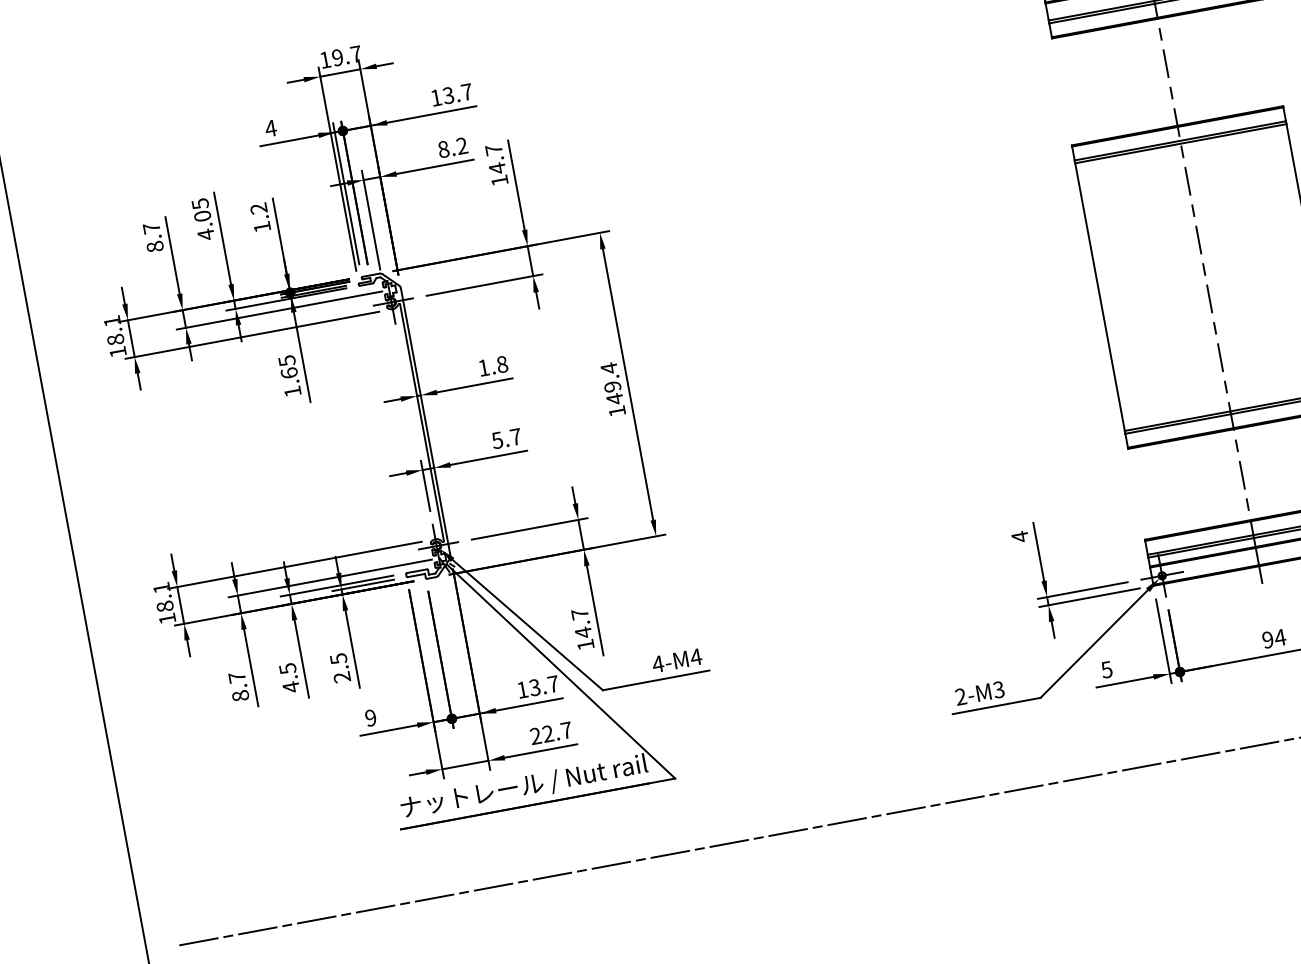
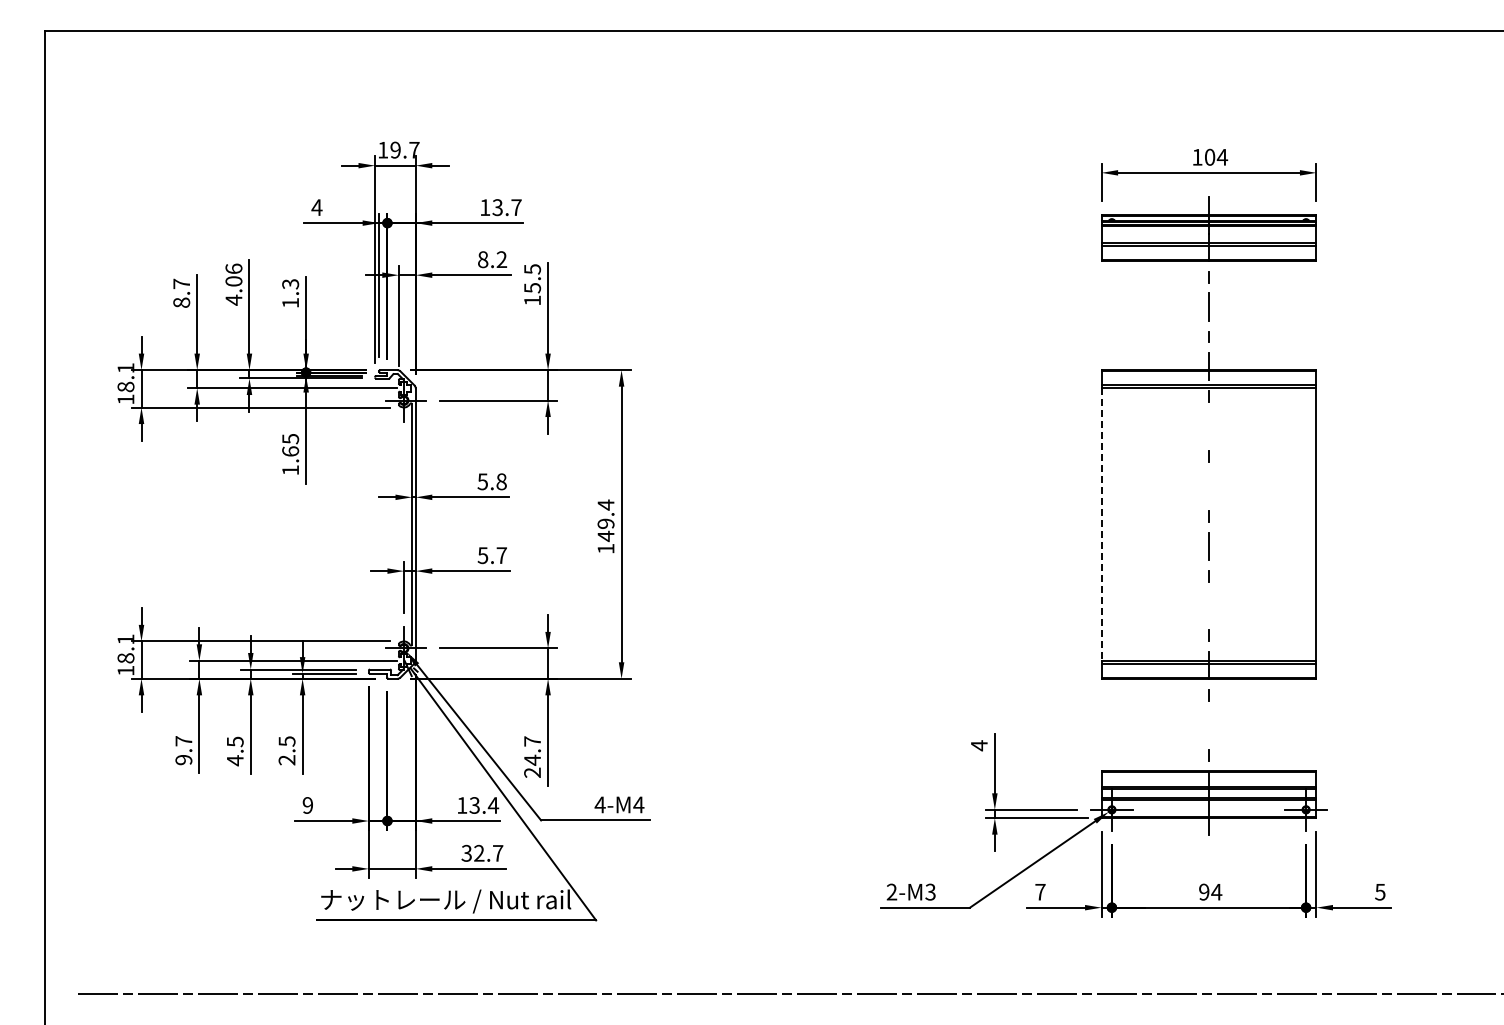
text: (495, 158) -> (532, 278), 14.7 -> 15.5
line: (1188, 181) -> (1209, 426), removed
text: (199, 203) -> (233, 268), 4.05 -> 4.06
text: (258, 208) -> (290, 284), 1.2 -> 1.3
line: (1199, 240) -> (1209, 486), removed
line: (1099, 297) -> (1101, 524), solid -> dashed
line: (1220, 357) -> (1209, 605), removed
text: (483, 367) -> (482, 481), 1.8 -> 5.8
line: (1242, 475) -> (1209, 725), removed
text: (585, 644) -> (532, 772), 14.7 -> 24.7
text: (1107, 670) -> (1040, 892), 5 -> 7
text: (553, 684) -> (493, 805), 13.7 -> 13.4
text: (240, 695) -> (183, 759), 8.7 -> 9.7
text: (535, 736) -> (466, 853), 22.7 -> 32.7

